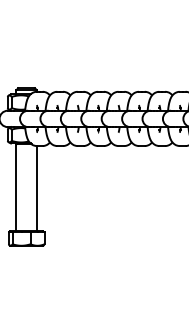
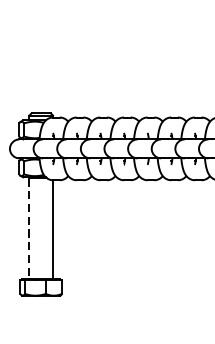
line: (16, 188) -> (29, 229), solid -> dashed

